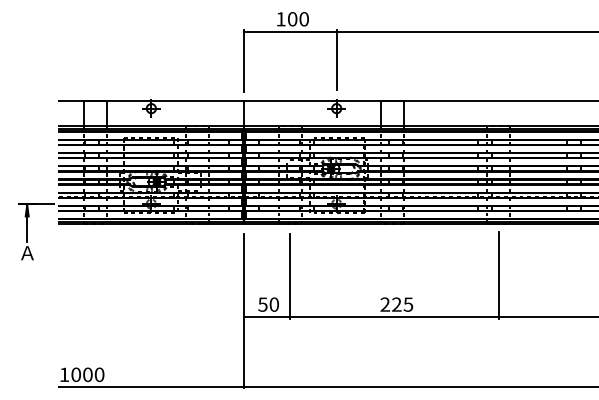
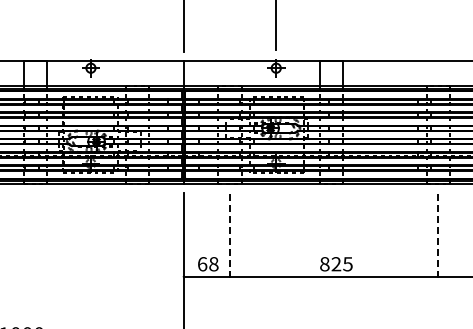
line: (498, 274) -> (438, 234), solid -> dashed
line: (290, 275) -> (230, 235), solid -> dashed
text: (268, 304) -> (208, 264), 50 -> 68
text: (385, 304) -> (325, 264), 225 -> 825

